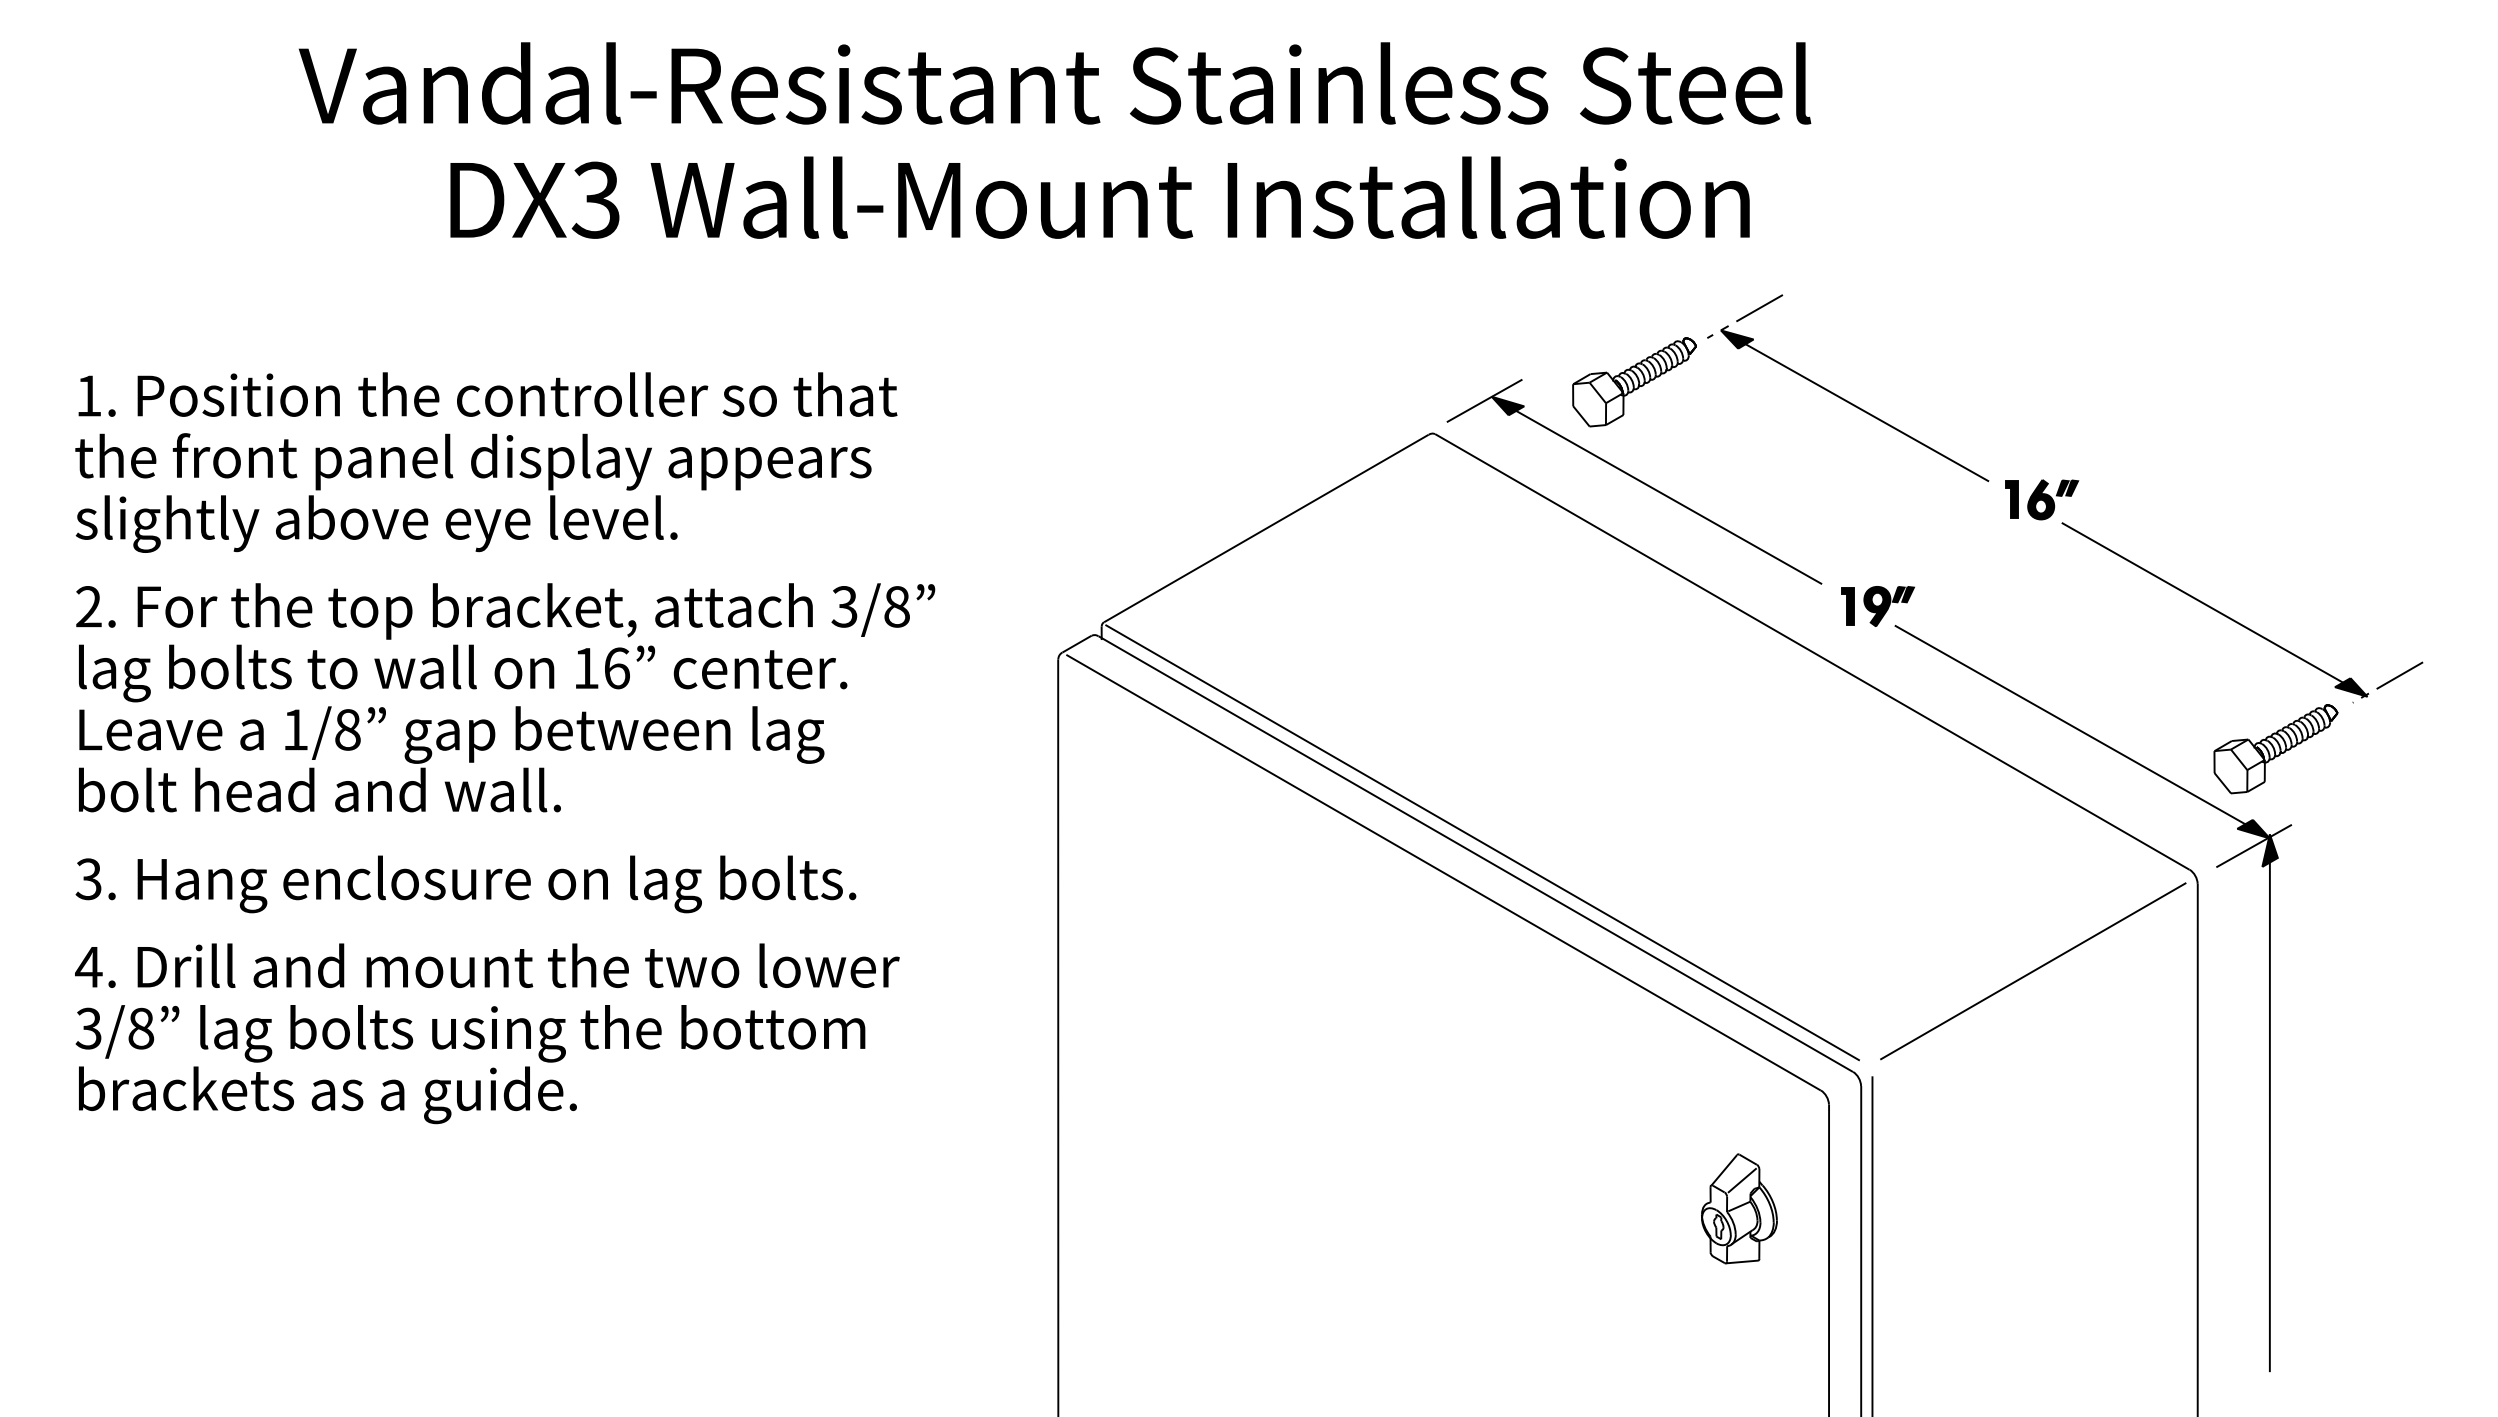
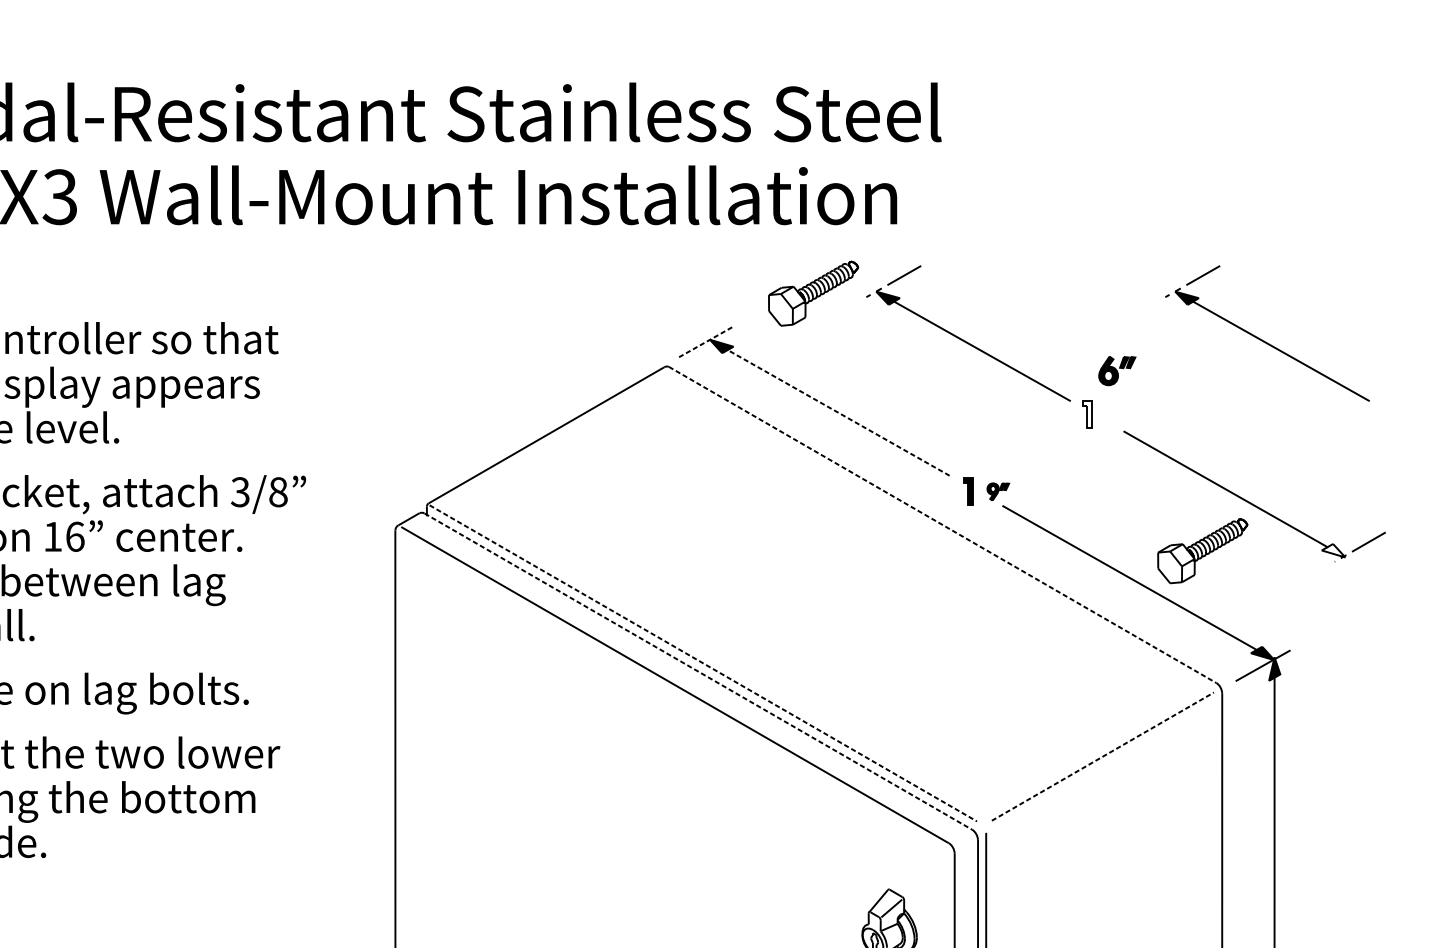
part: (1634, 382) -> (813, 293), moved
part: (2254, 397) -> (1263, 340), added
line: (1484, 401) -> (704, 343), solid -> dashed
line: (1668, 497) -> (838, 412), solid -> dashed
fill: (2011, 499) -> (1087, 414), removed
part: (2053, 499) -> (1117, 370), moved
part: (1888, 606) -> (997, 491), size x0.6
line: (1812, 651) -> (942, 524), solid -> dashed
fill: (2351, 687) -> (1333, 550), removed
part: (2275, 749) -> (1202, 551), moved
line: (1482, 842) -> (703, 663), solid -> dashed
line: (1475, 854) -> (698, 671), solid -> dashed
line: (2033, 971) -> (1103, 756), solid -> dashed

